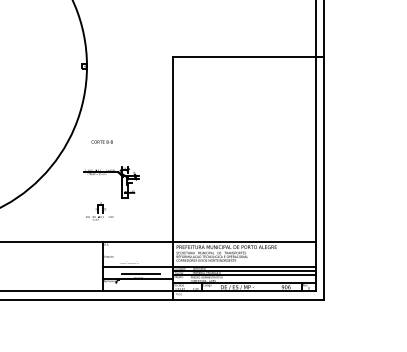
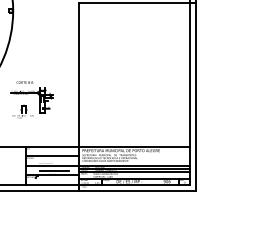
text: (101, 141) -> (24, 82), moved
part: (99, 211) -> (22, 111), moved
line: (137, 254) -> (52, 156), added

